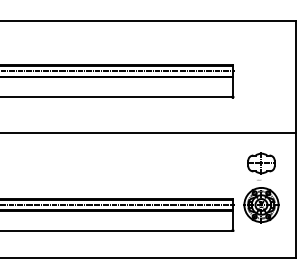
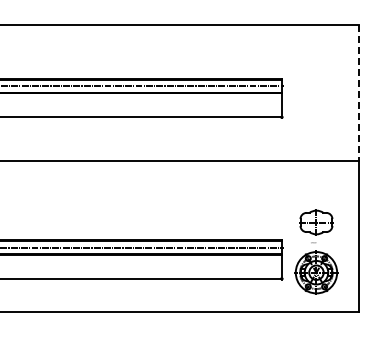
line: (296, 77) -> (358, 93), solid -> dashed
part: (261, 187) -> (316, 251), moved

